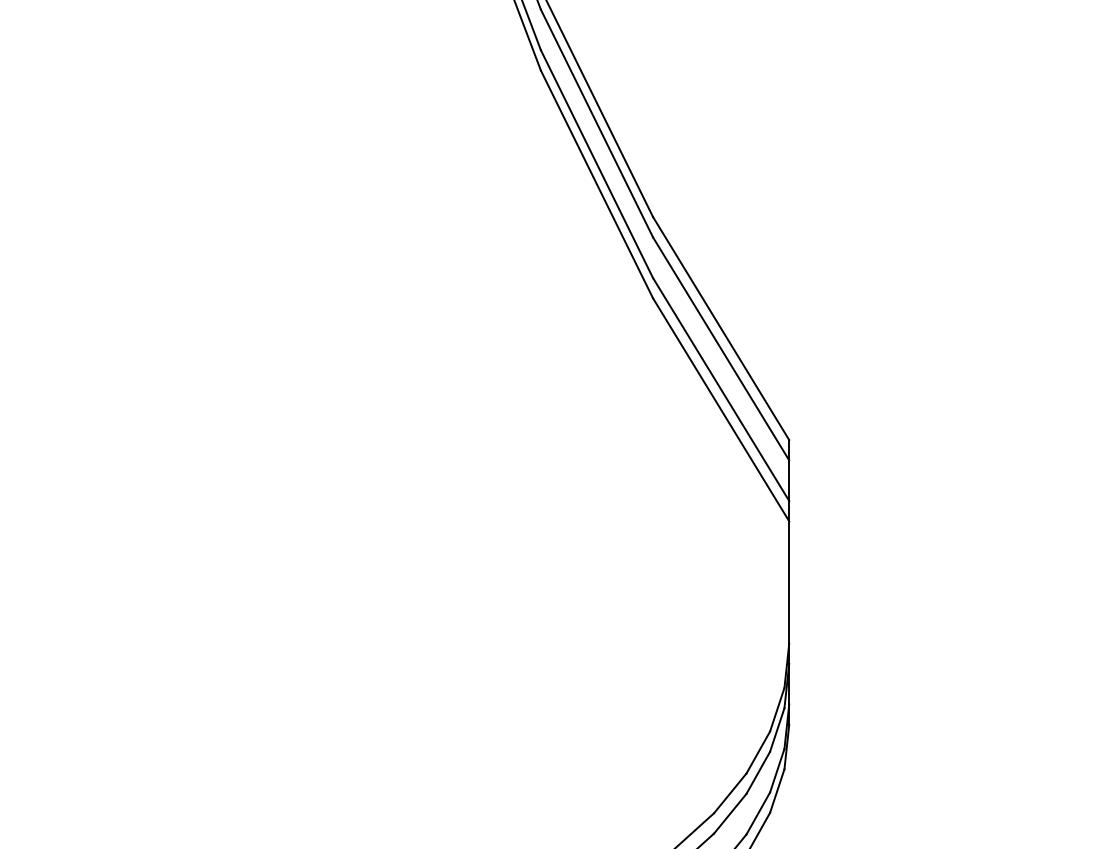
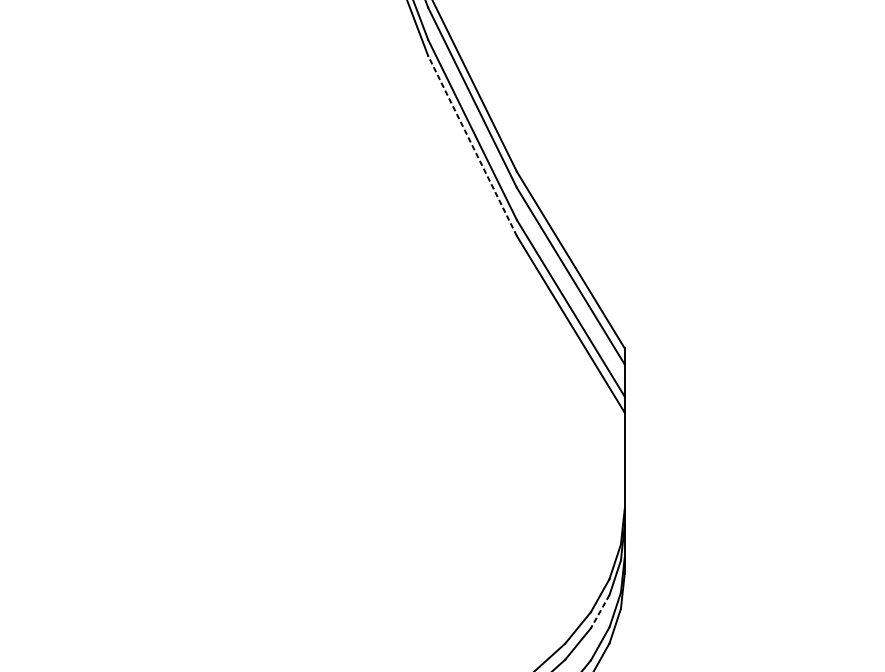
line: (596, 184) -> (472, 146), solid -> dashed
line: (758, 773) -> (600, 612), solid -> dashed

